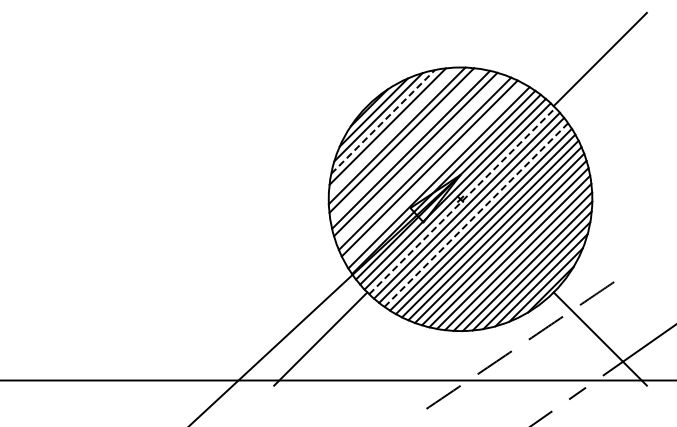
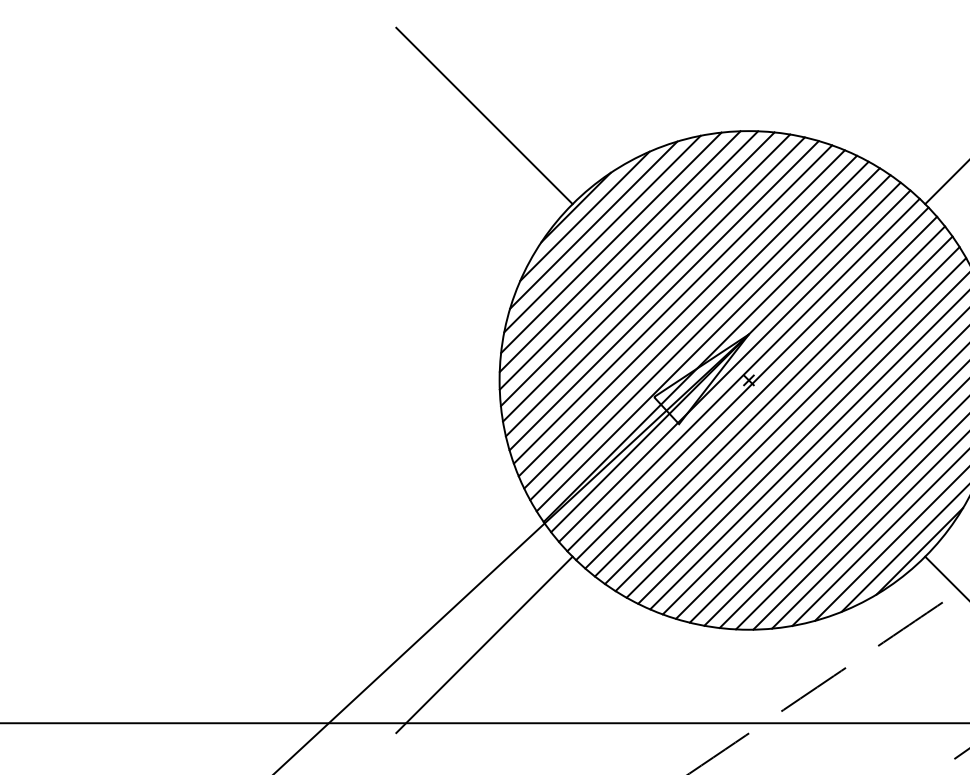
line: (320, 59) -> (483, 115), added
line: (383, 121) -> (603, 233), dashed -> solid
line: (392, 130) -> (620, 250), added
line: (406, 145) -> (646, 278), added
line: (420, 159) -> (673, 305), added
line: (433, 172) -> (697, 329), added
line: (462, 201) -> (752, 384), dashed -> solid
line: (476, 215) -> (779, 411), dashed -> solid

